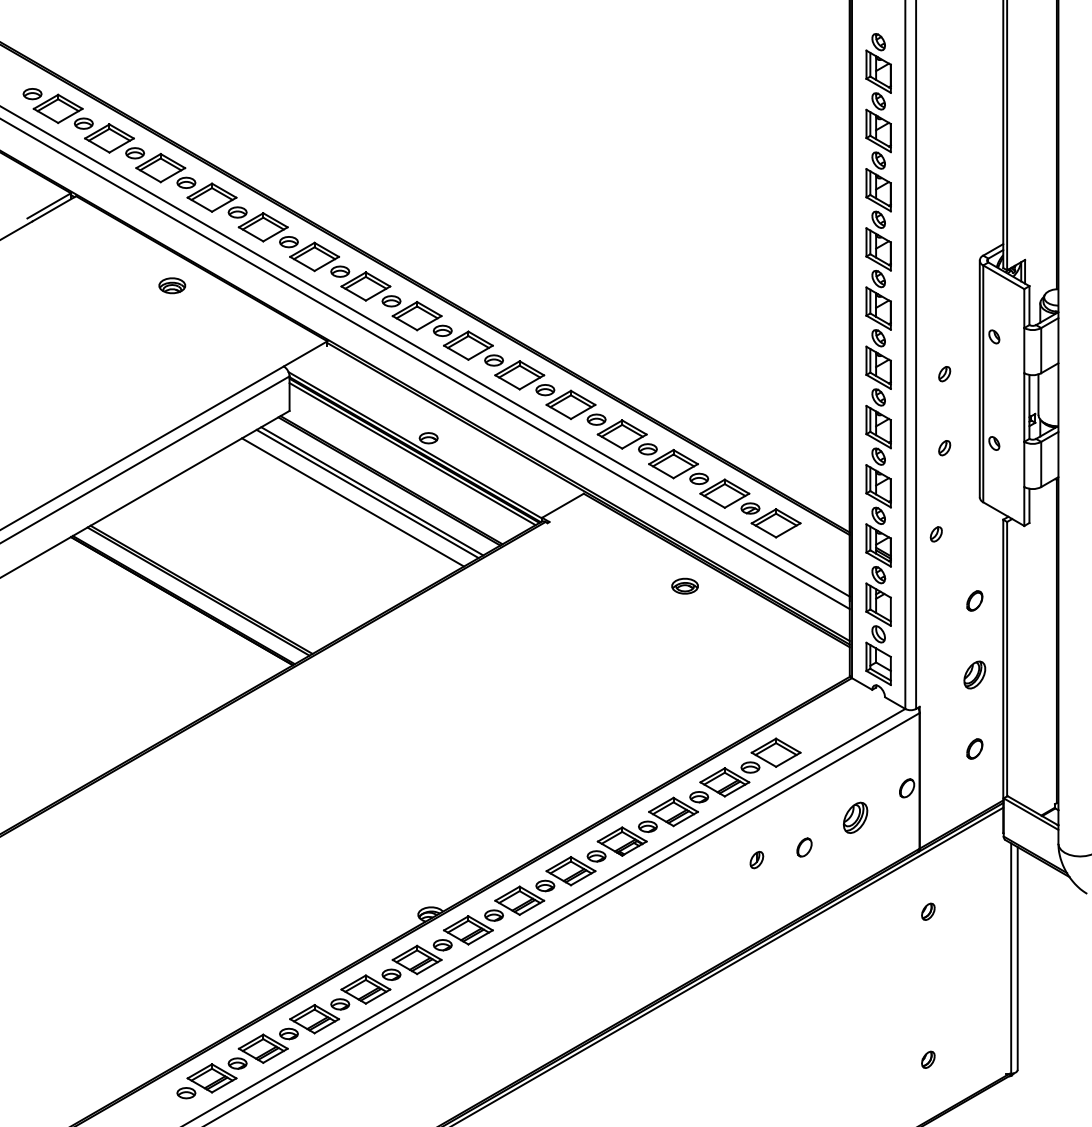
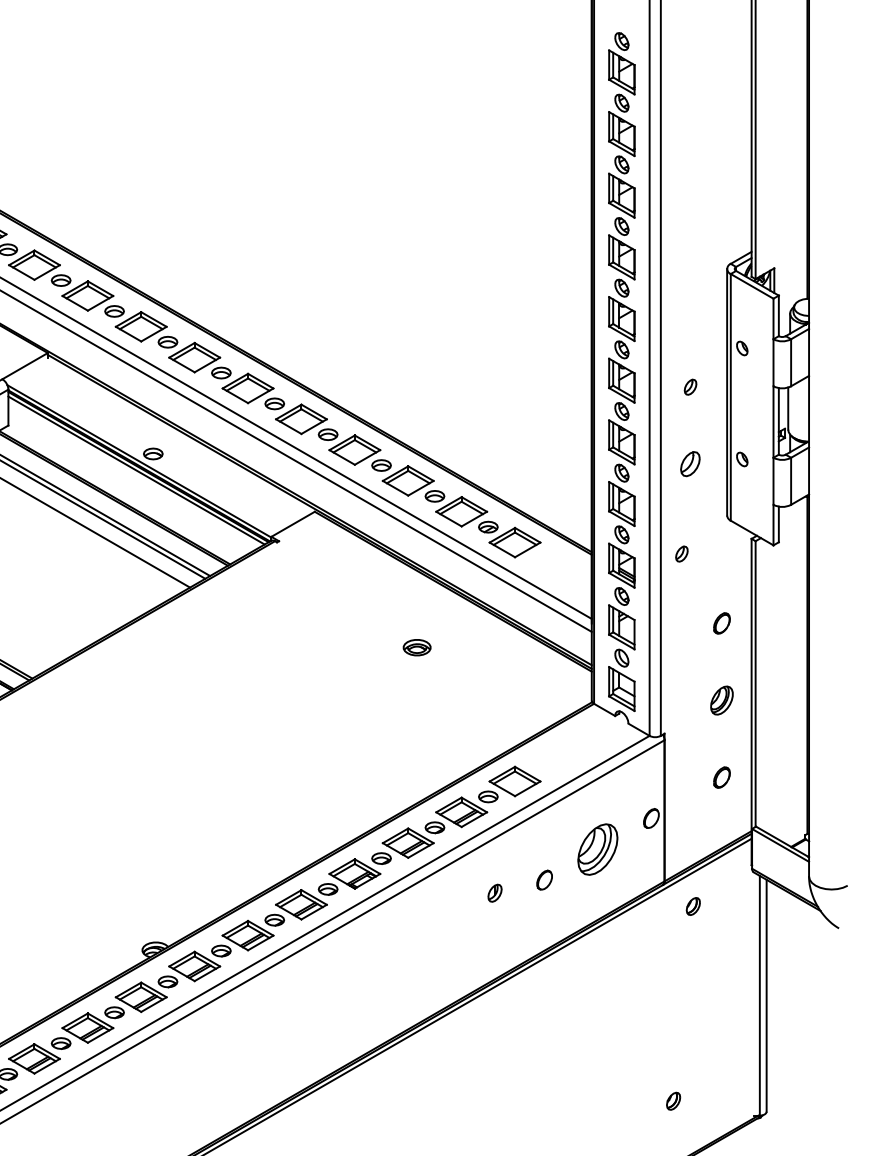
part: (944, 448) -> (690, 464), size x1.6
part: (684, 585) -> (416, 646), moved
part: (855, 817) -> (597, 848), size x1.6
part: (928, 911) -> (693, 906), moved

